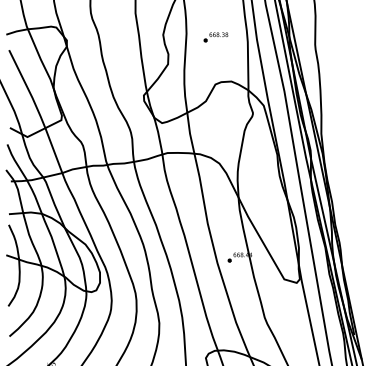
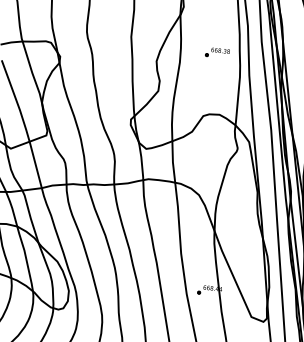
part: (215, 37) -> (217, 53), moved

